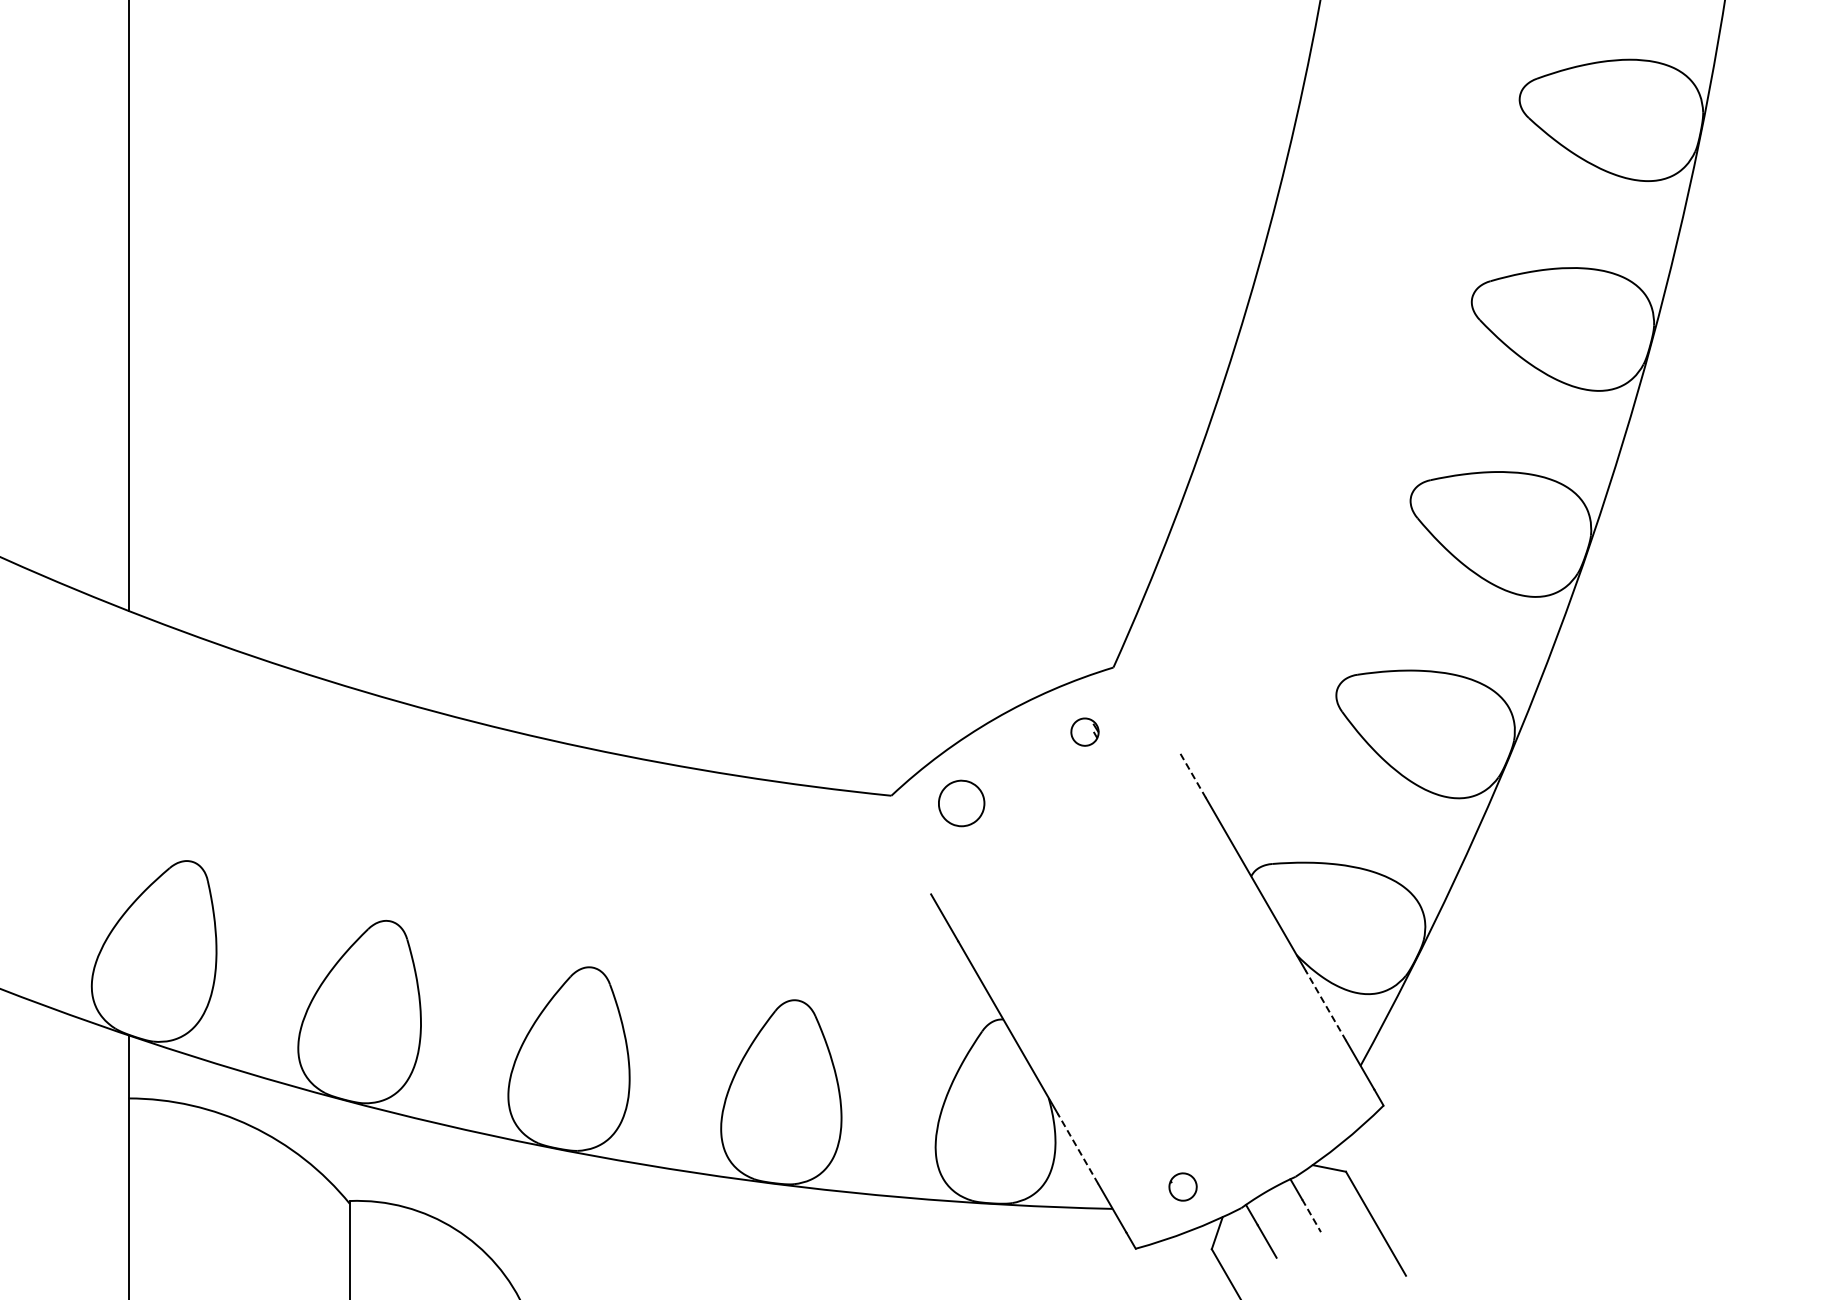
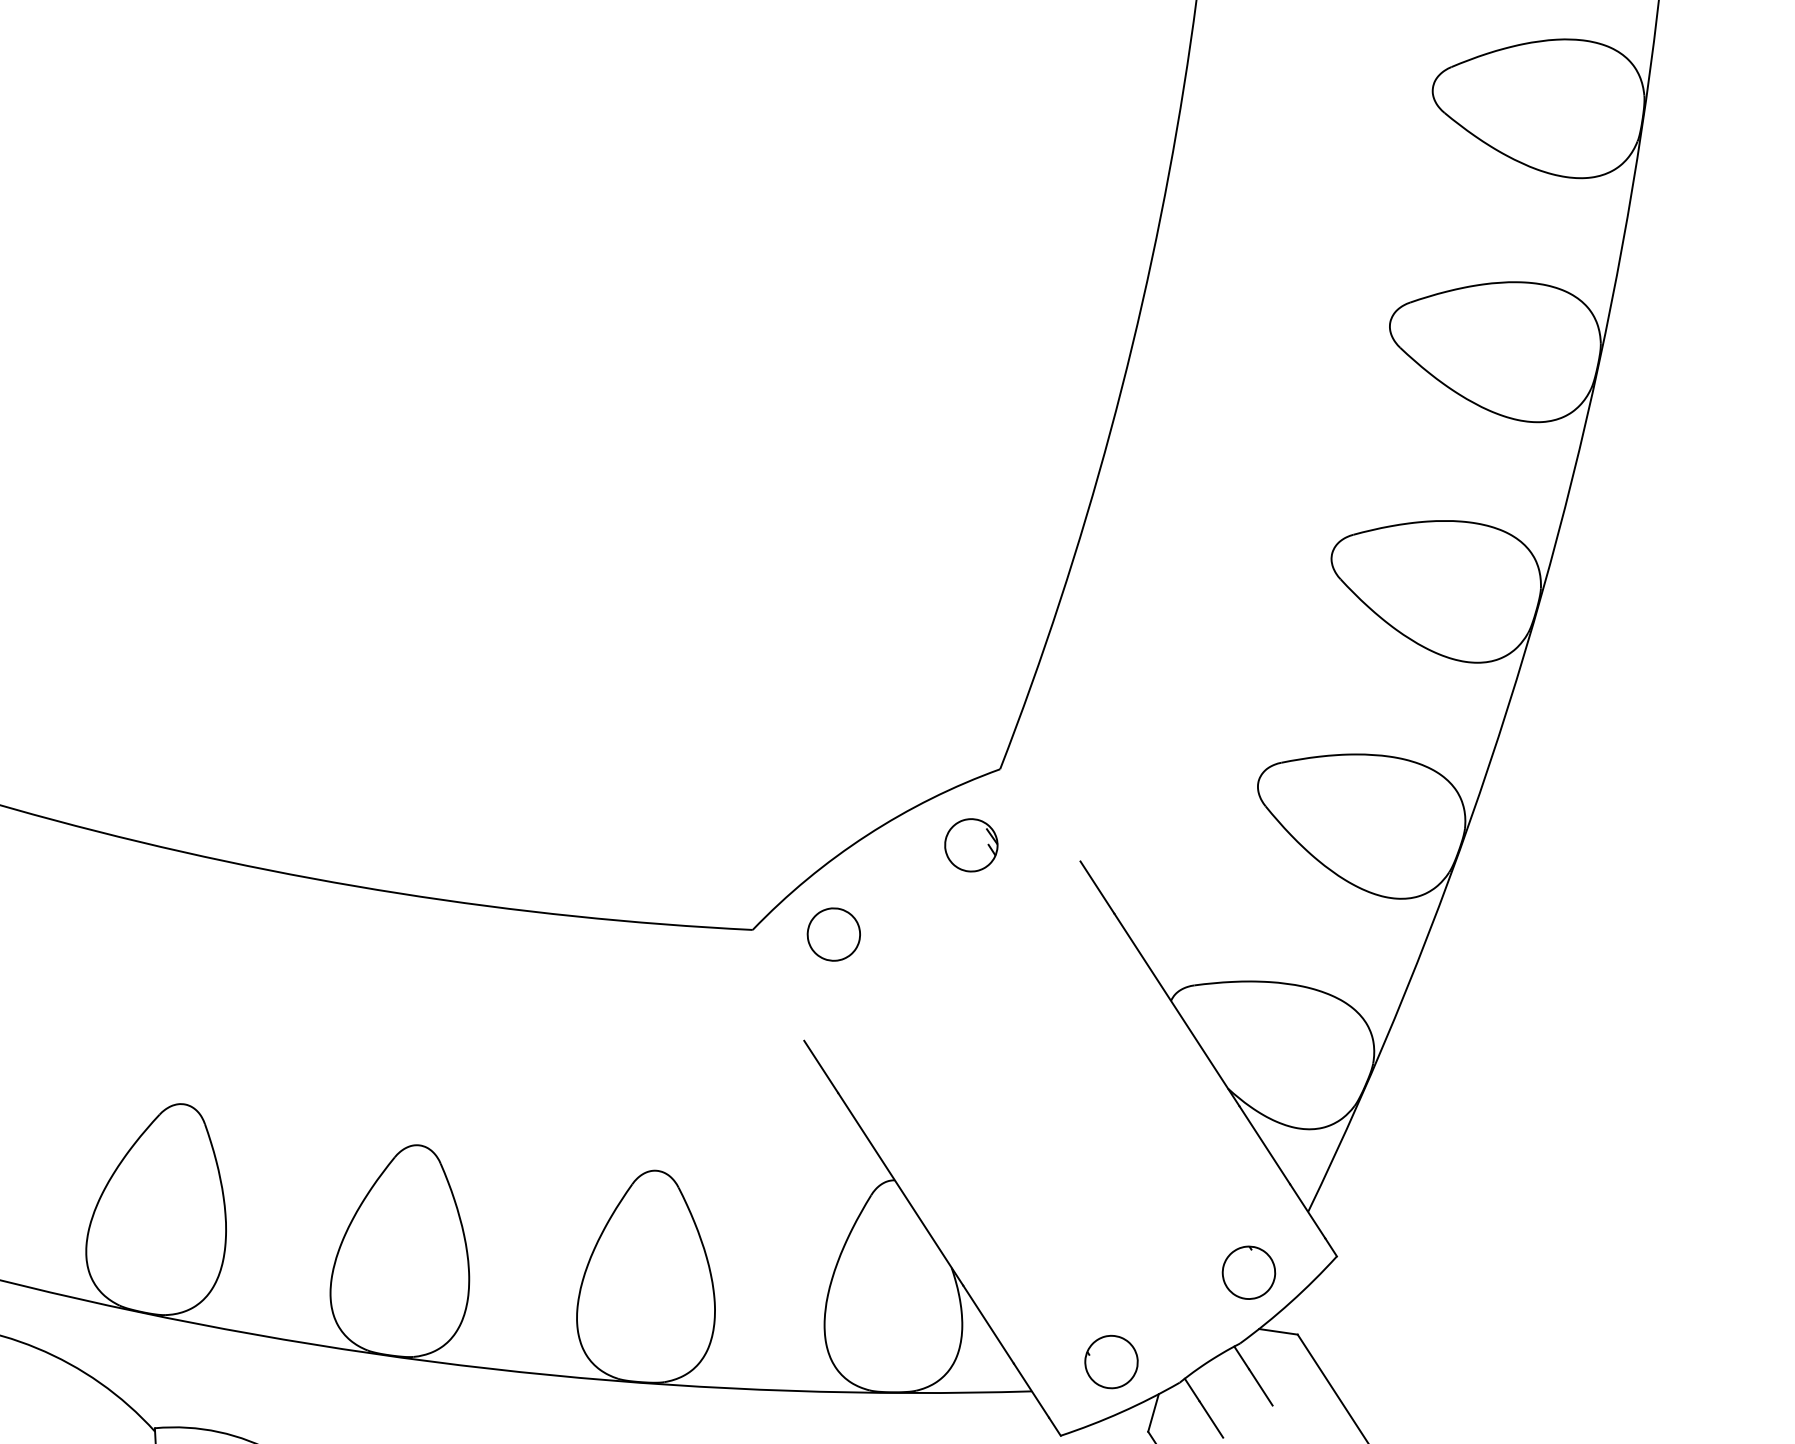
part: (1084, 731) -> (970, 844), size x1.67
line: (1192, 774) -> (1097, 887), dashed -> solid
line: (1325, 1005) -> (1264, 1144), dashed -> solid
part: (1306, 1115) -> (1248, 1272), added
line: (1077, 1148) -> (987, 1324), dashed -> solid
part: (1182, 1186) -> (1110, 1361), size x1.67
line: (1311, 1215) -> (1260, 1386), dashed -> solid

